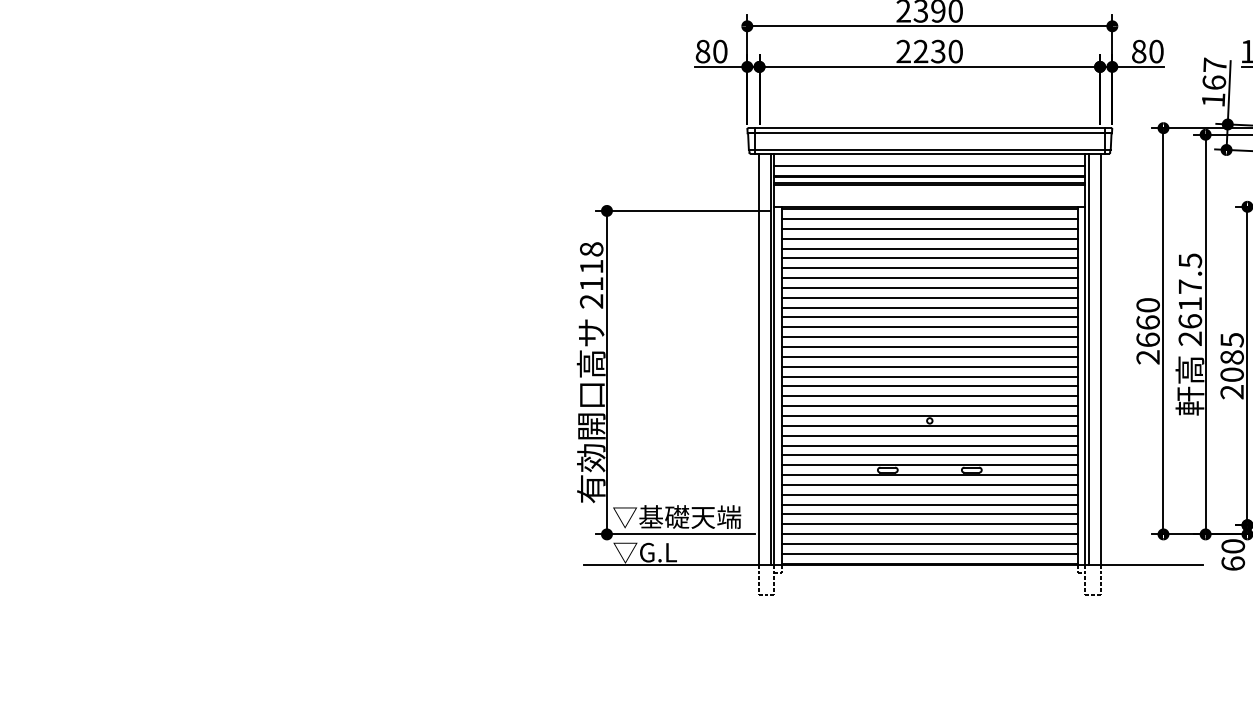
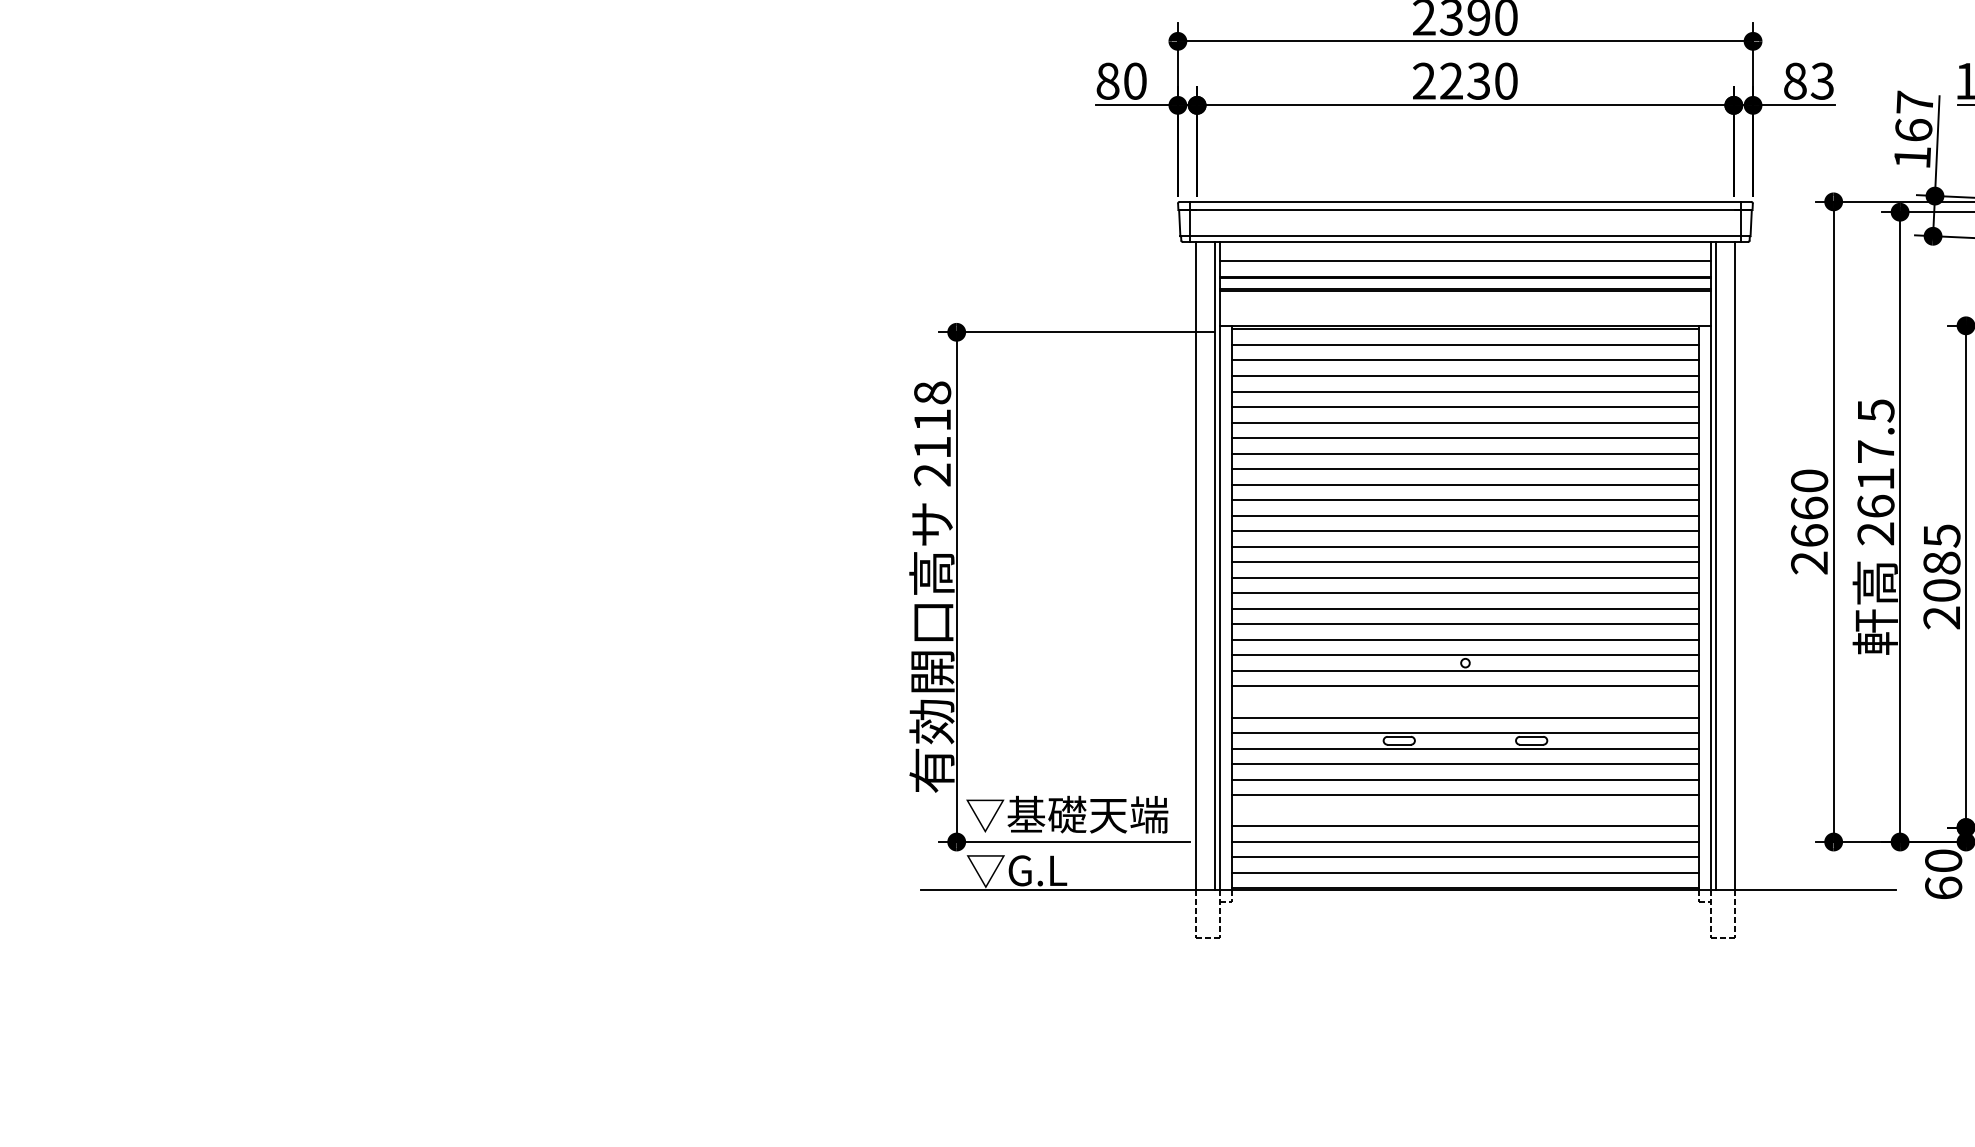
text: (1156, 51) -> (1822, 81), 80 -> 83
line: (929, 445) -> (1464, 701), removed
line: (929, 514) -> (1464, 810), removed

